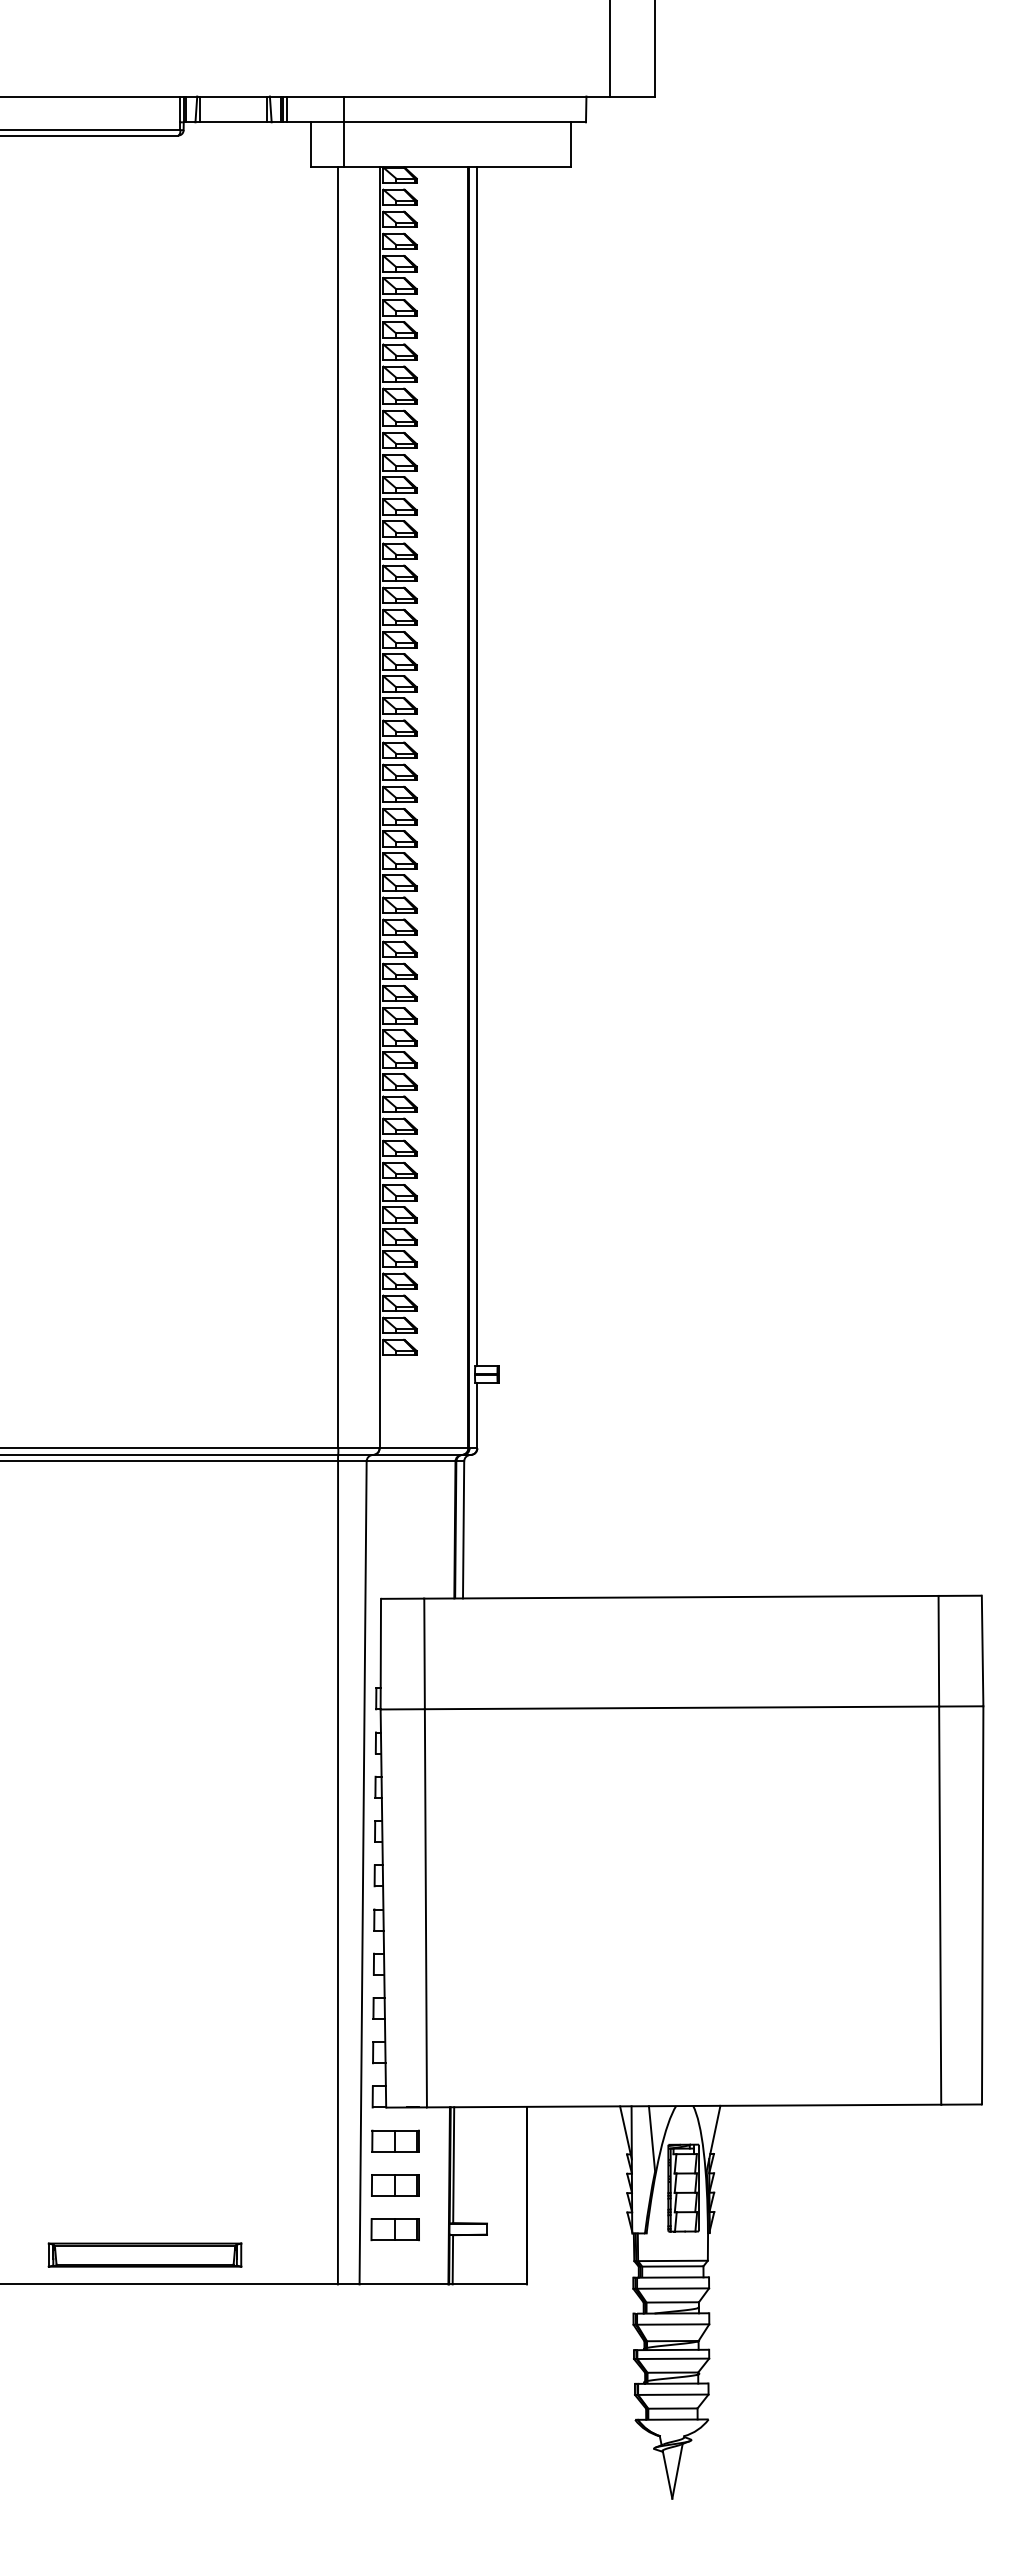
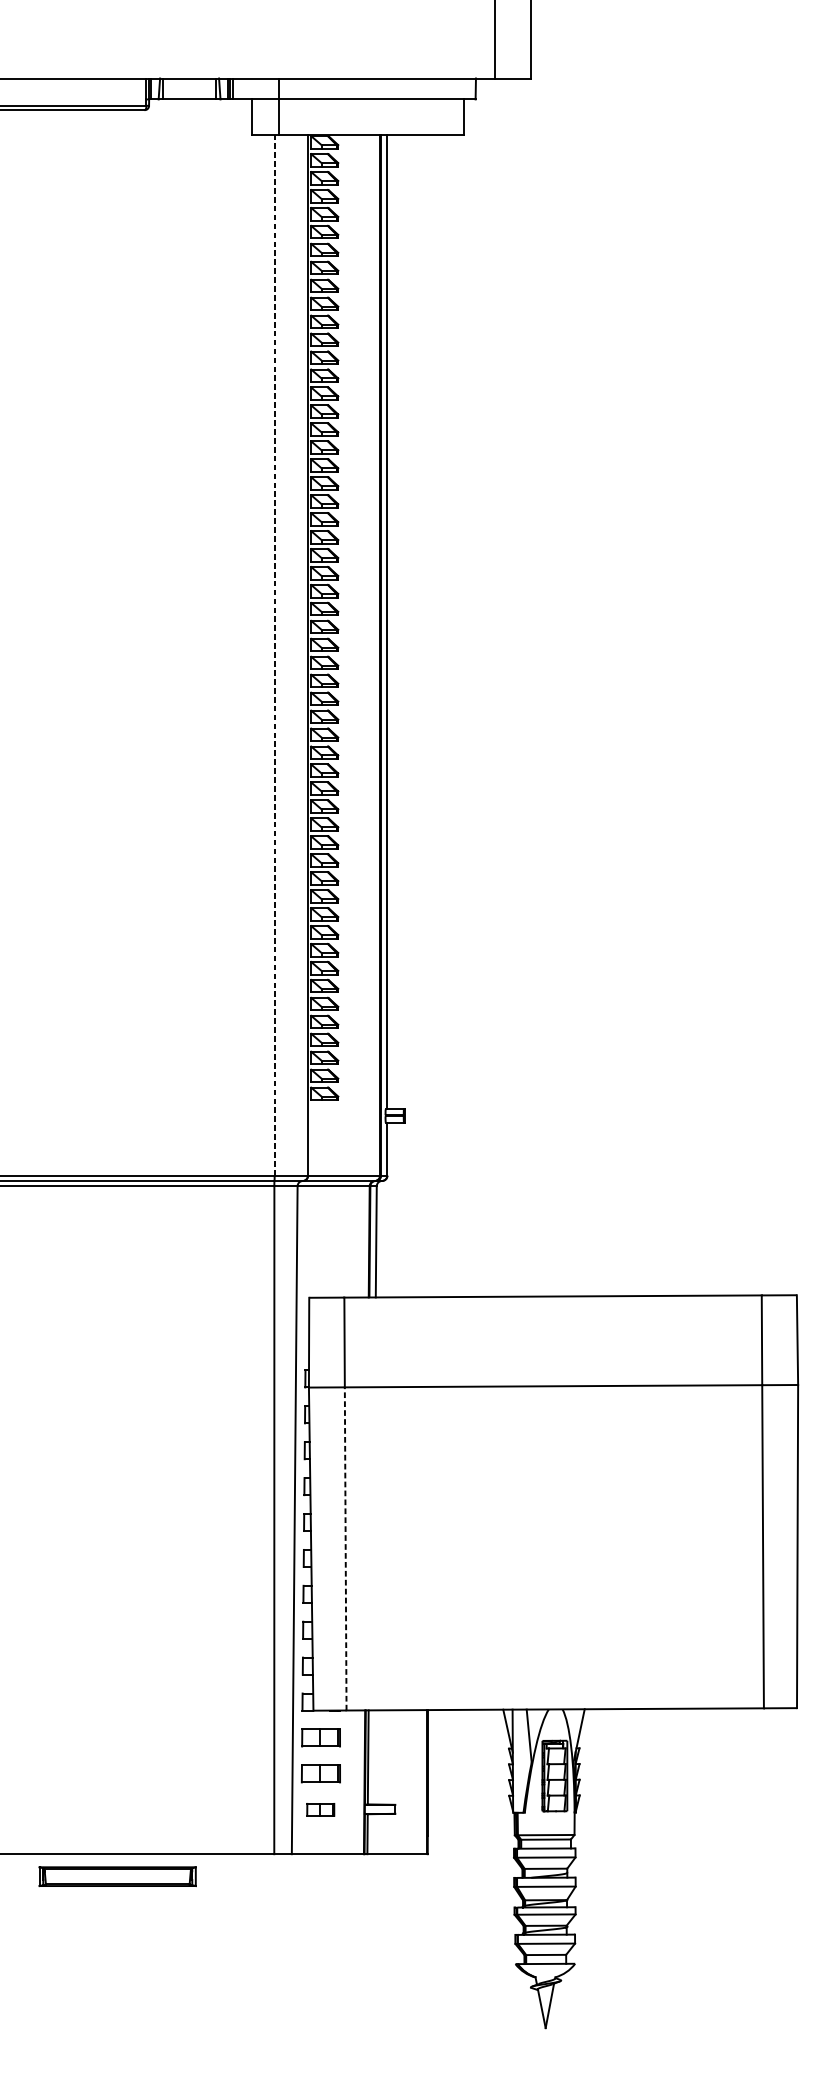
line: (338, 807) -> (274, 655), solid -> dashed
line: (425, 1907) -> (345, 1548), solid -> dashed
part: (394, 2229) -> (320, 1809), size x0.7
part: (144, 2254) -> (117, 1876), moved

